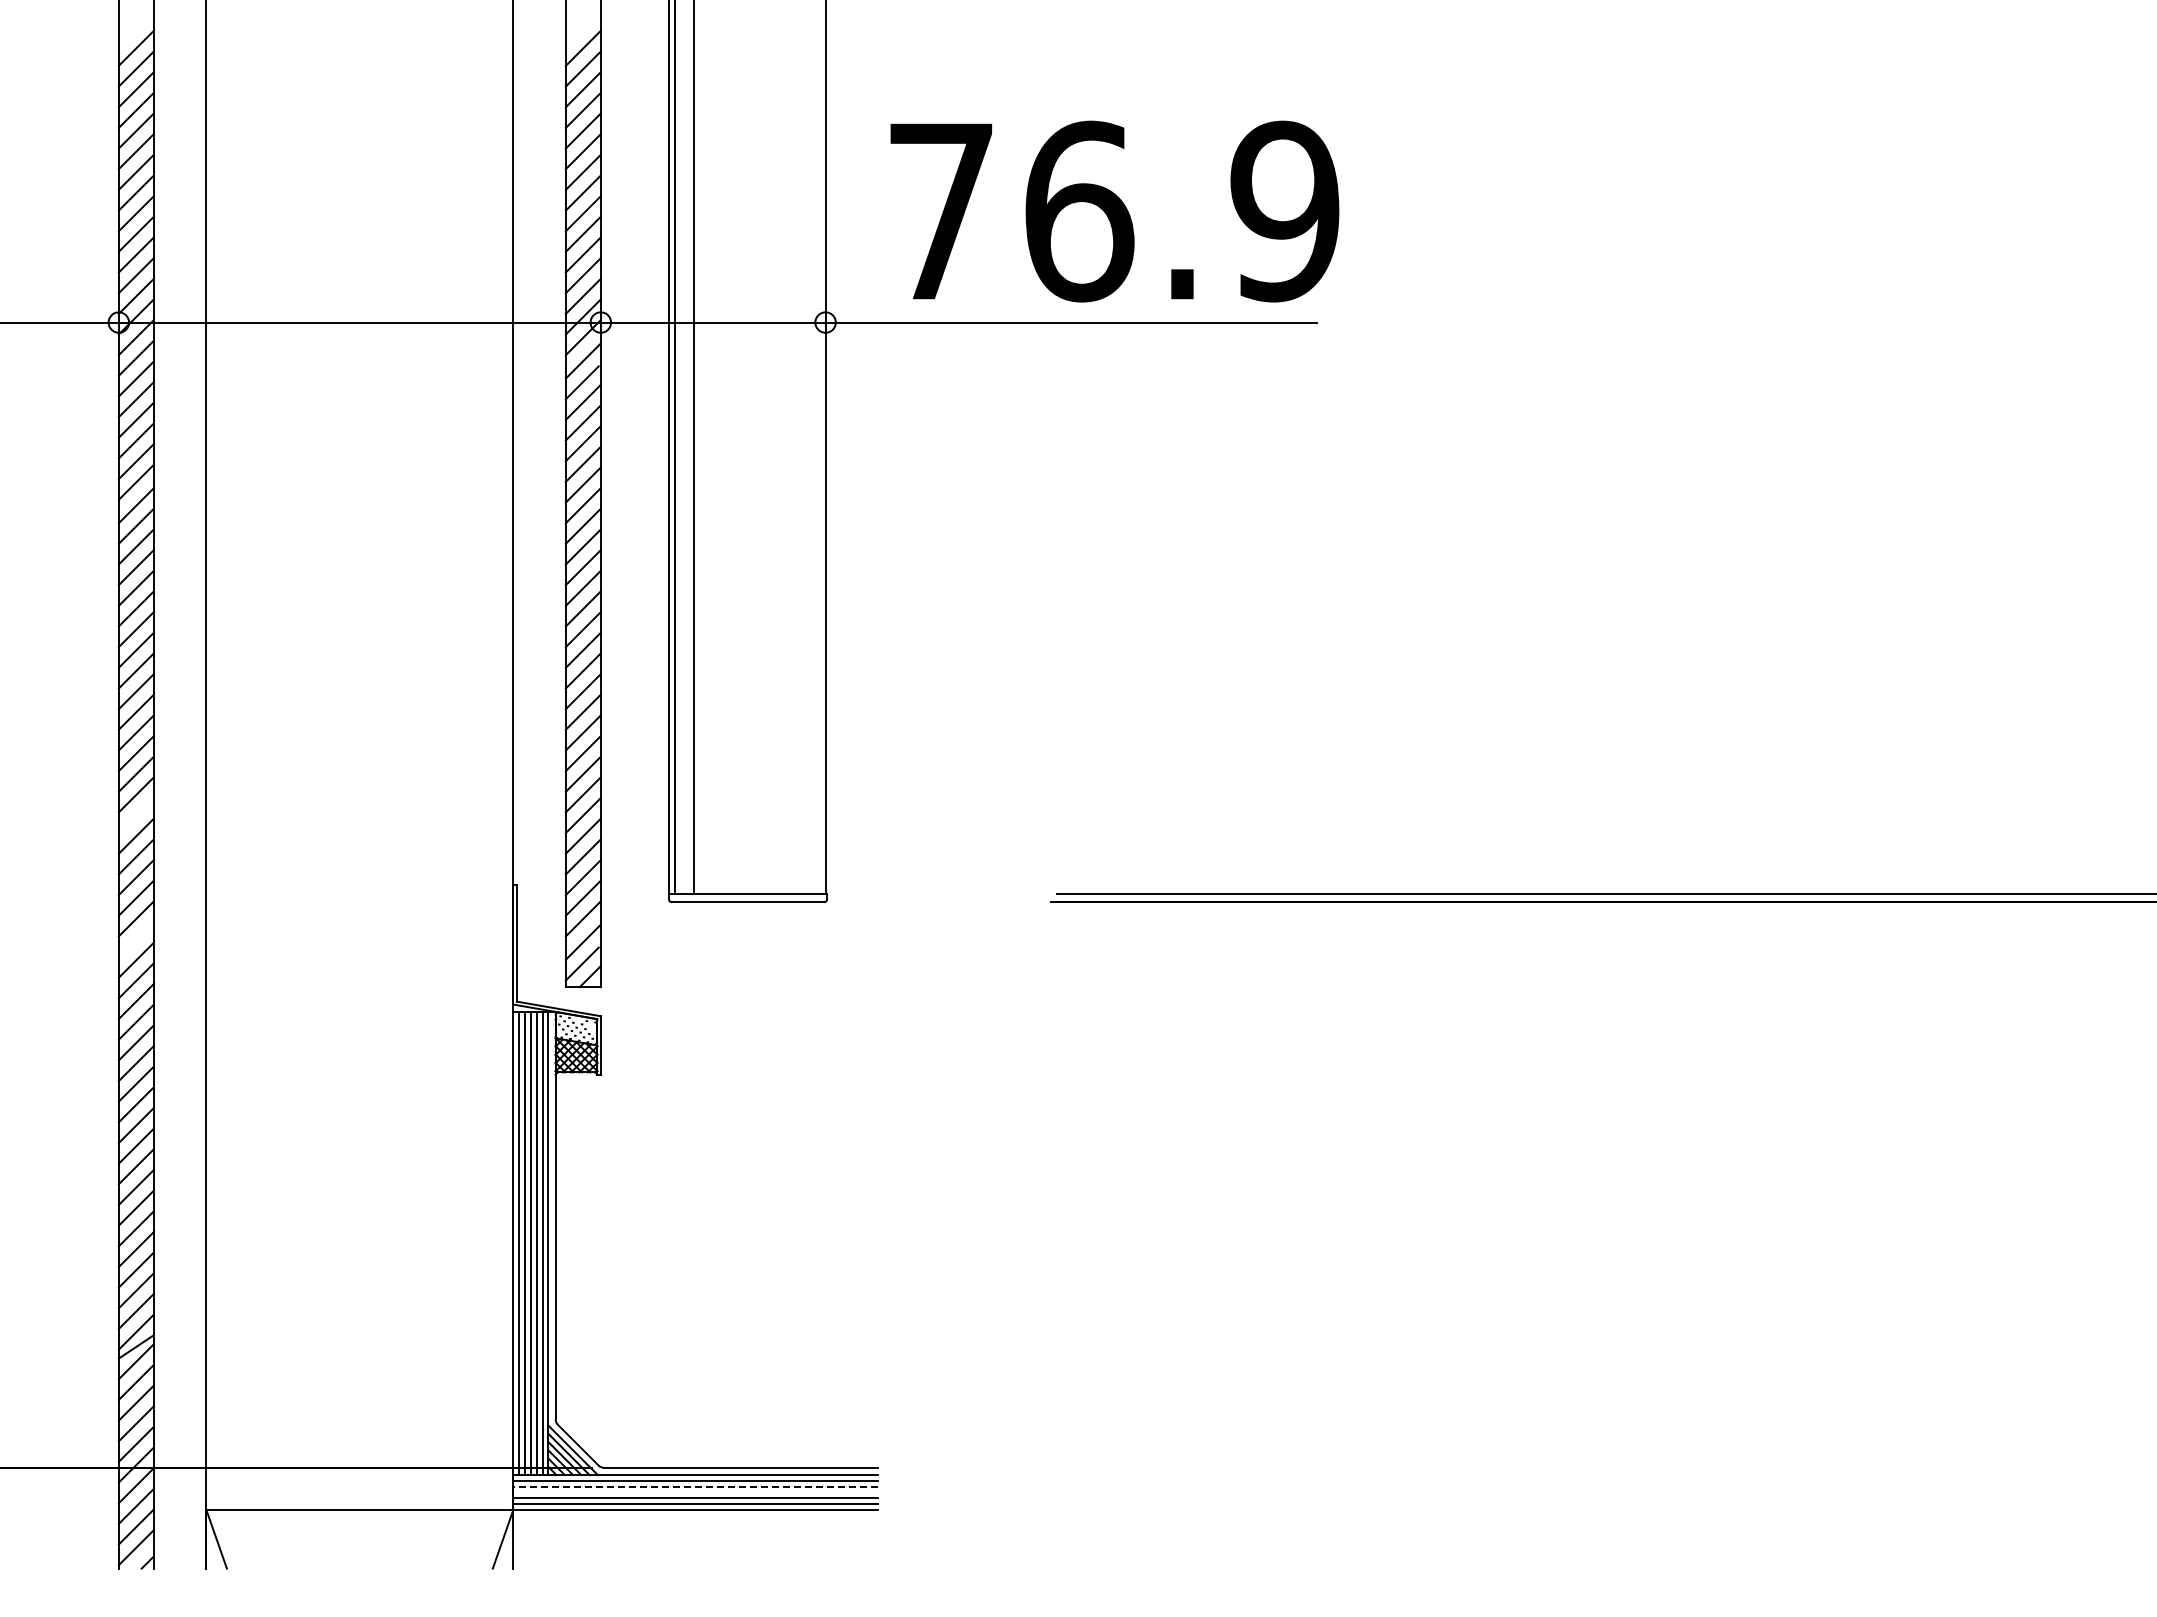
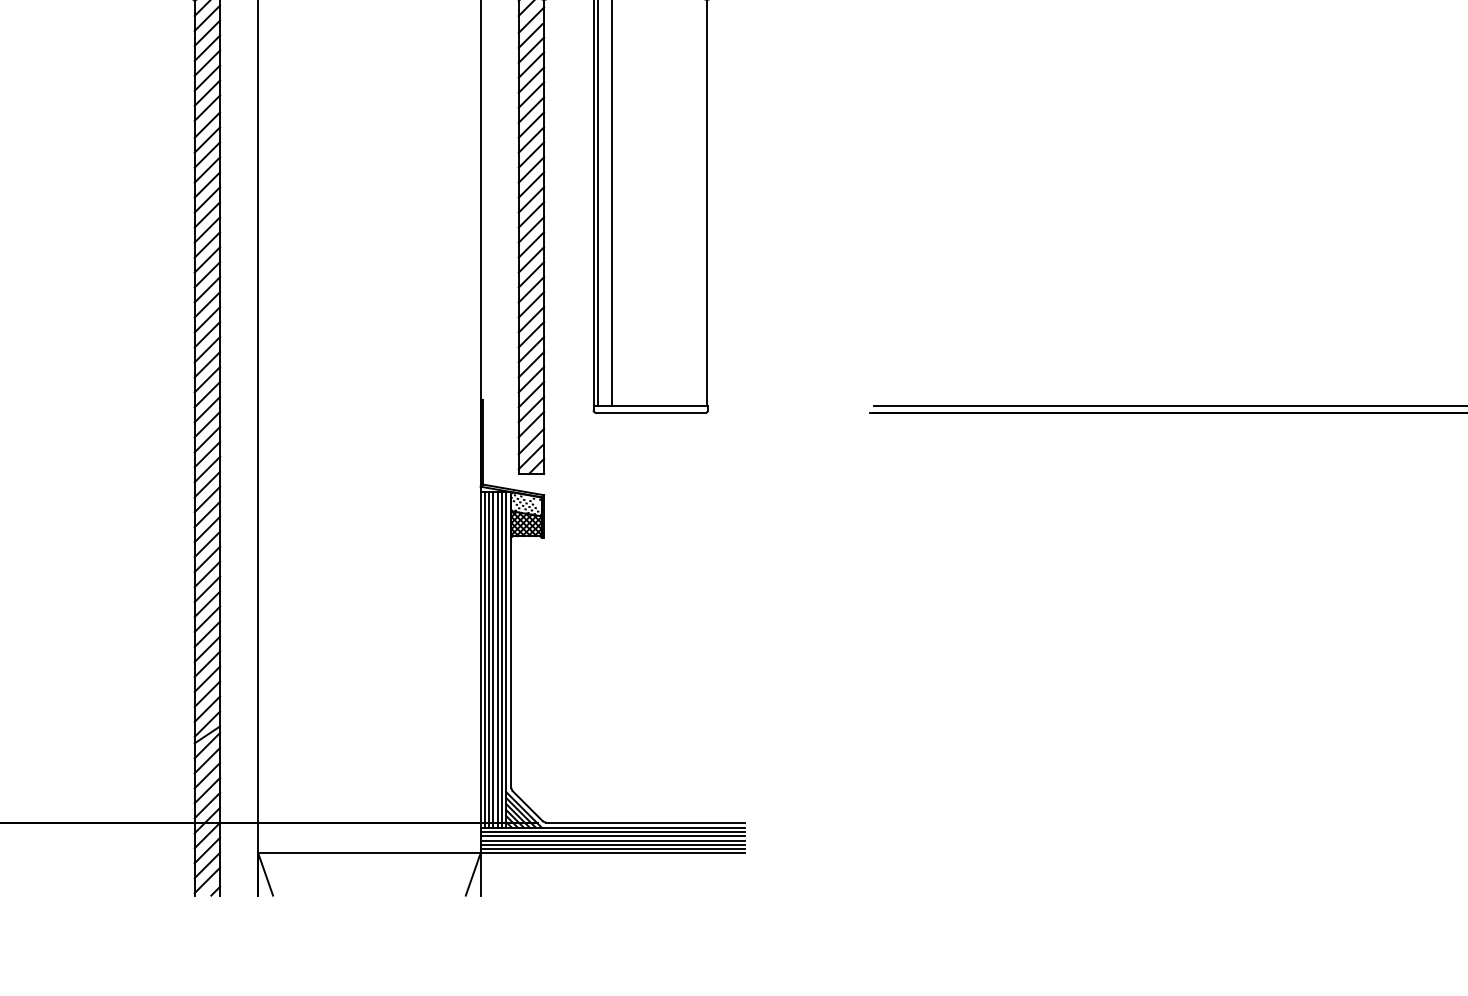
line: (135, 815) -> (206, 349), added
line: (135, 939) -> (206, 439), added
line: (695, 1486) -> (612, 836), dashed -> solid
line: (695, 1492) -> (612, 840), added

